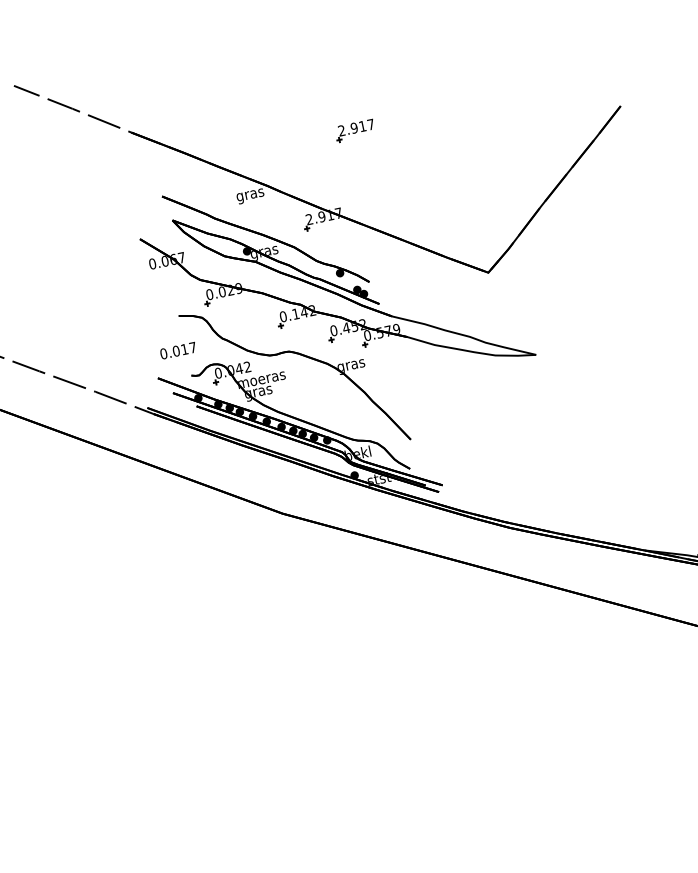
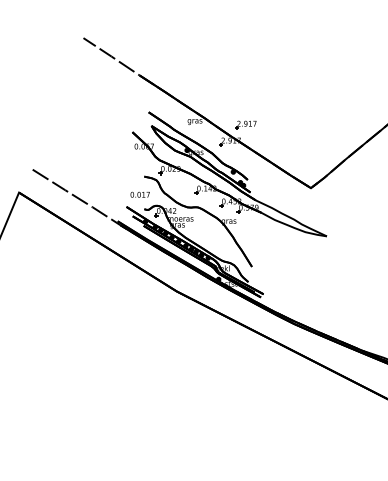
part: (354, 129) -> (245, 124), moved

